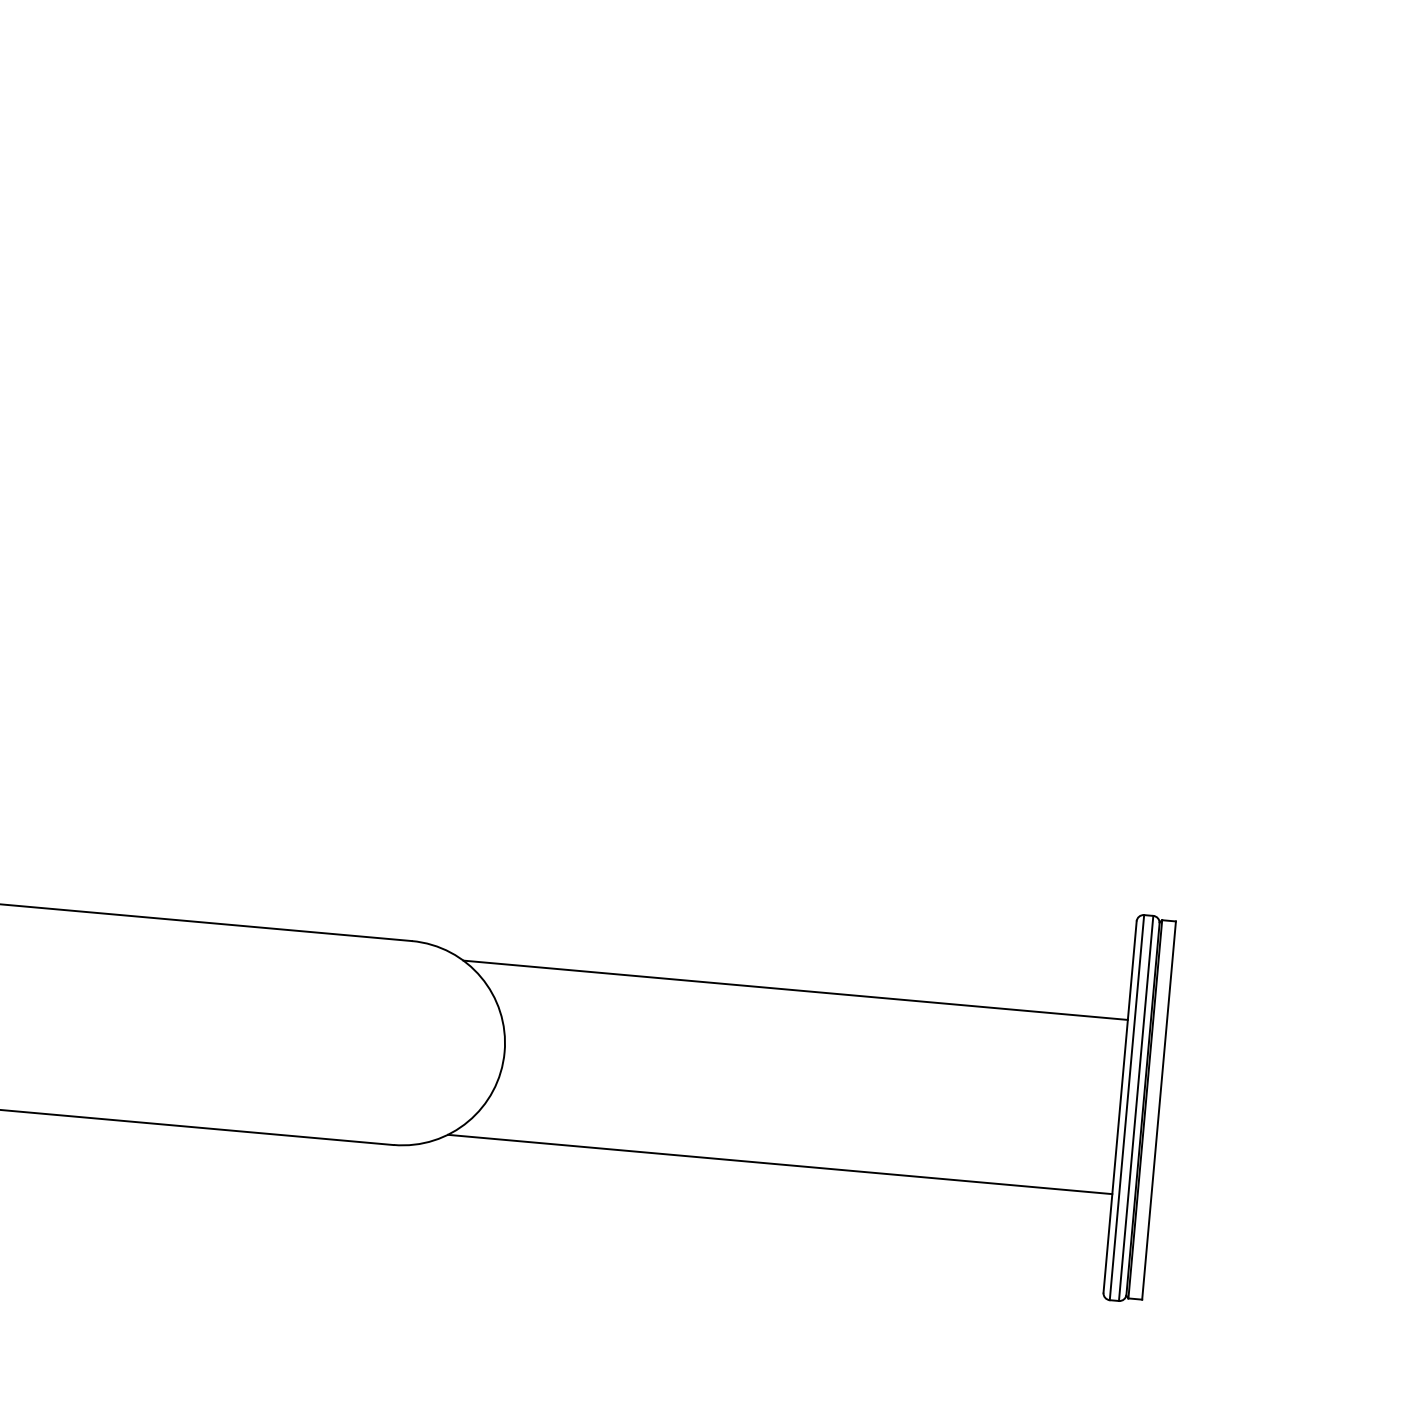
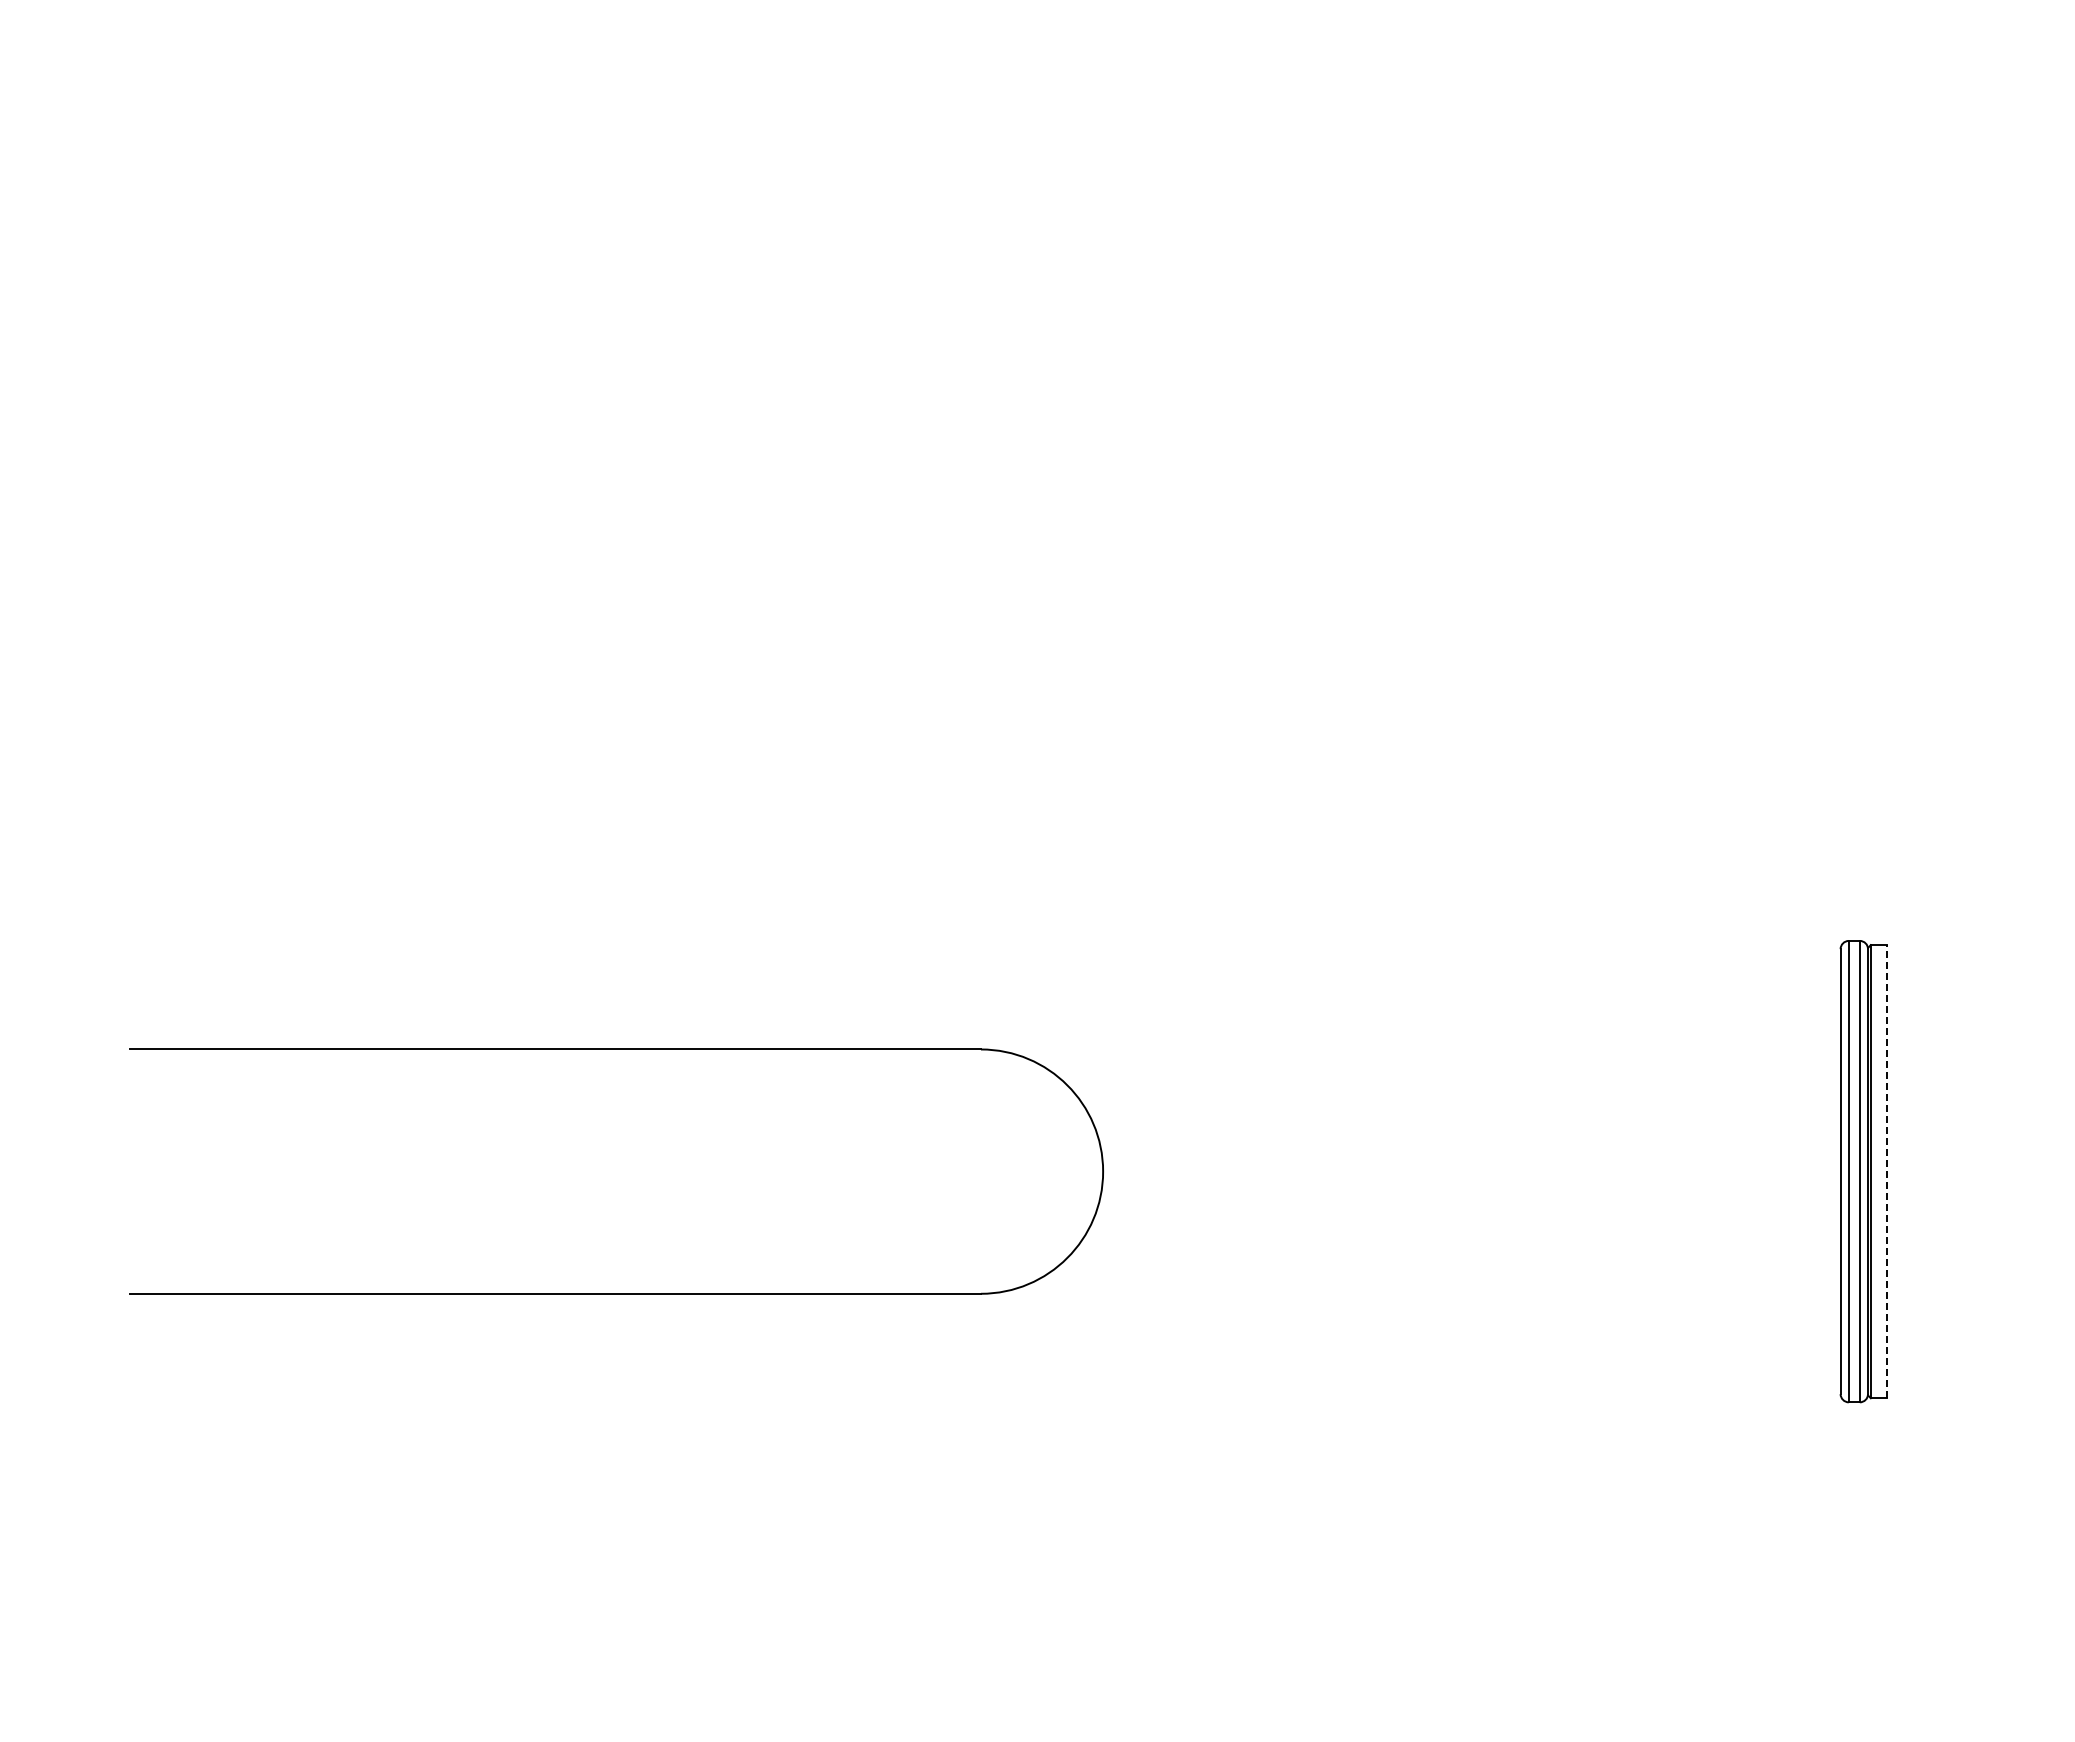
line: (795, 990) -> (1442, 1067), removed
line: (1159, 1110) -> (1887, 1171), solid -> dashed
line: (780, 1164) -> (1442, 1276), removed

